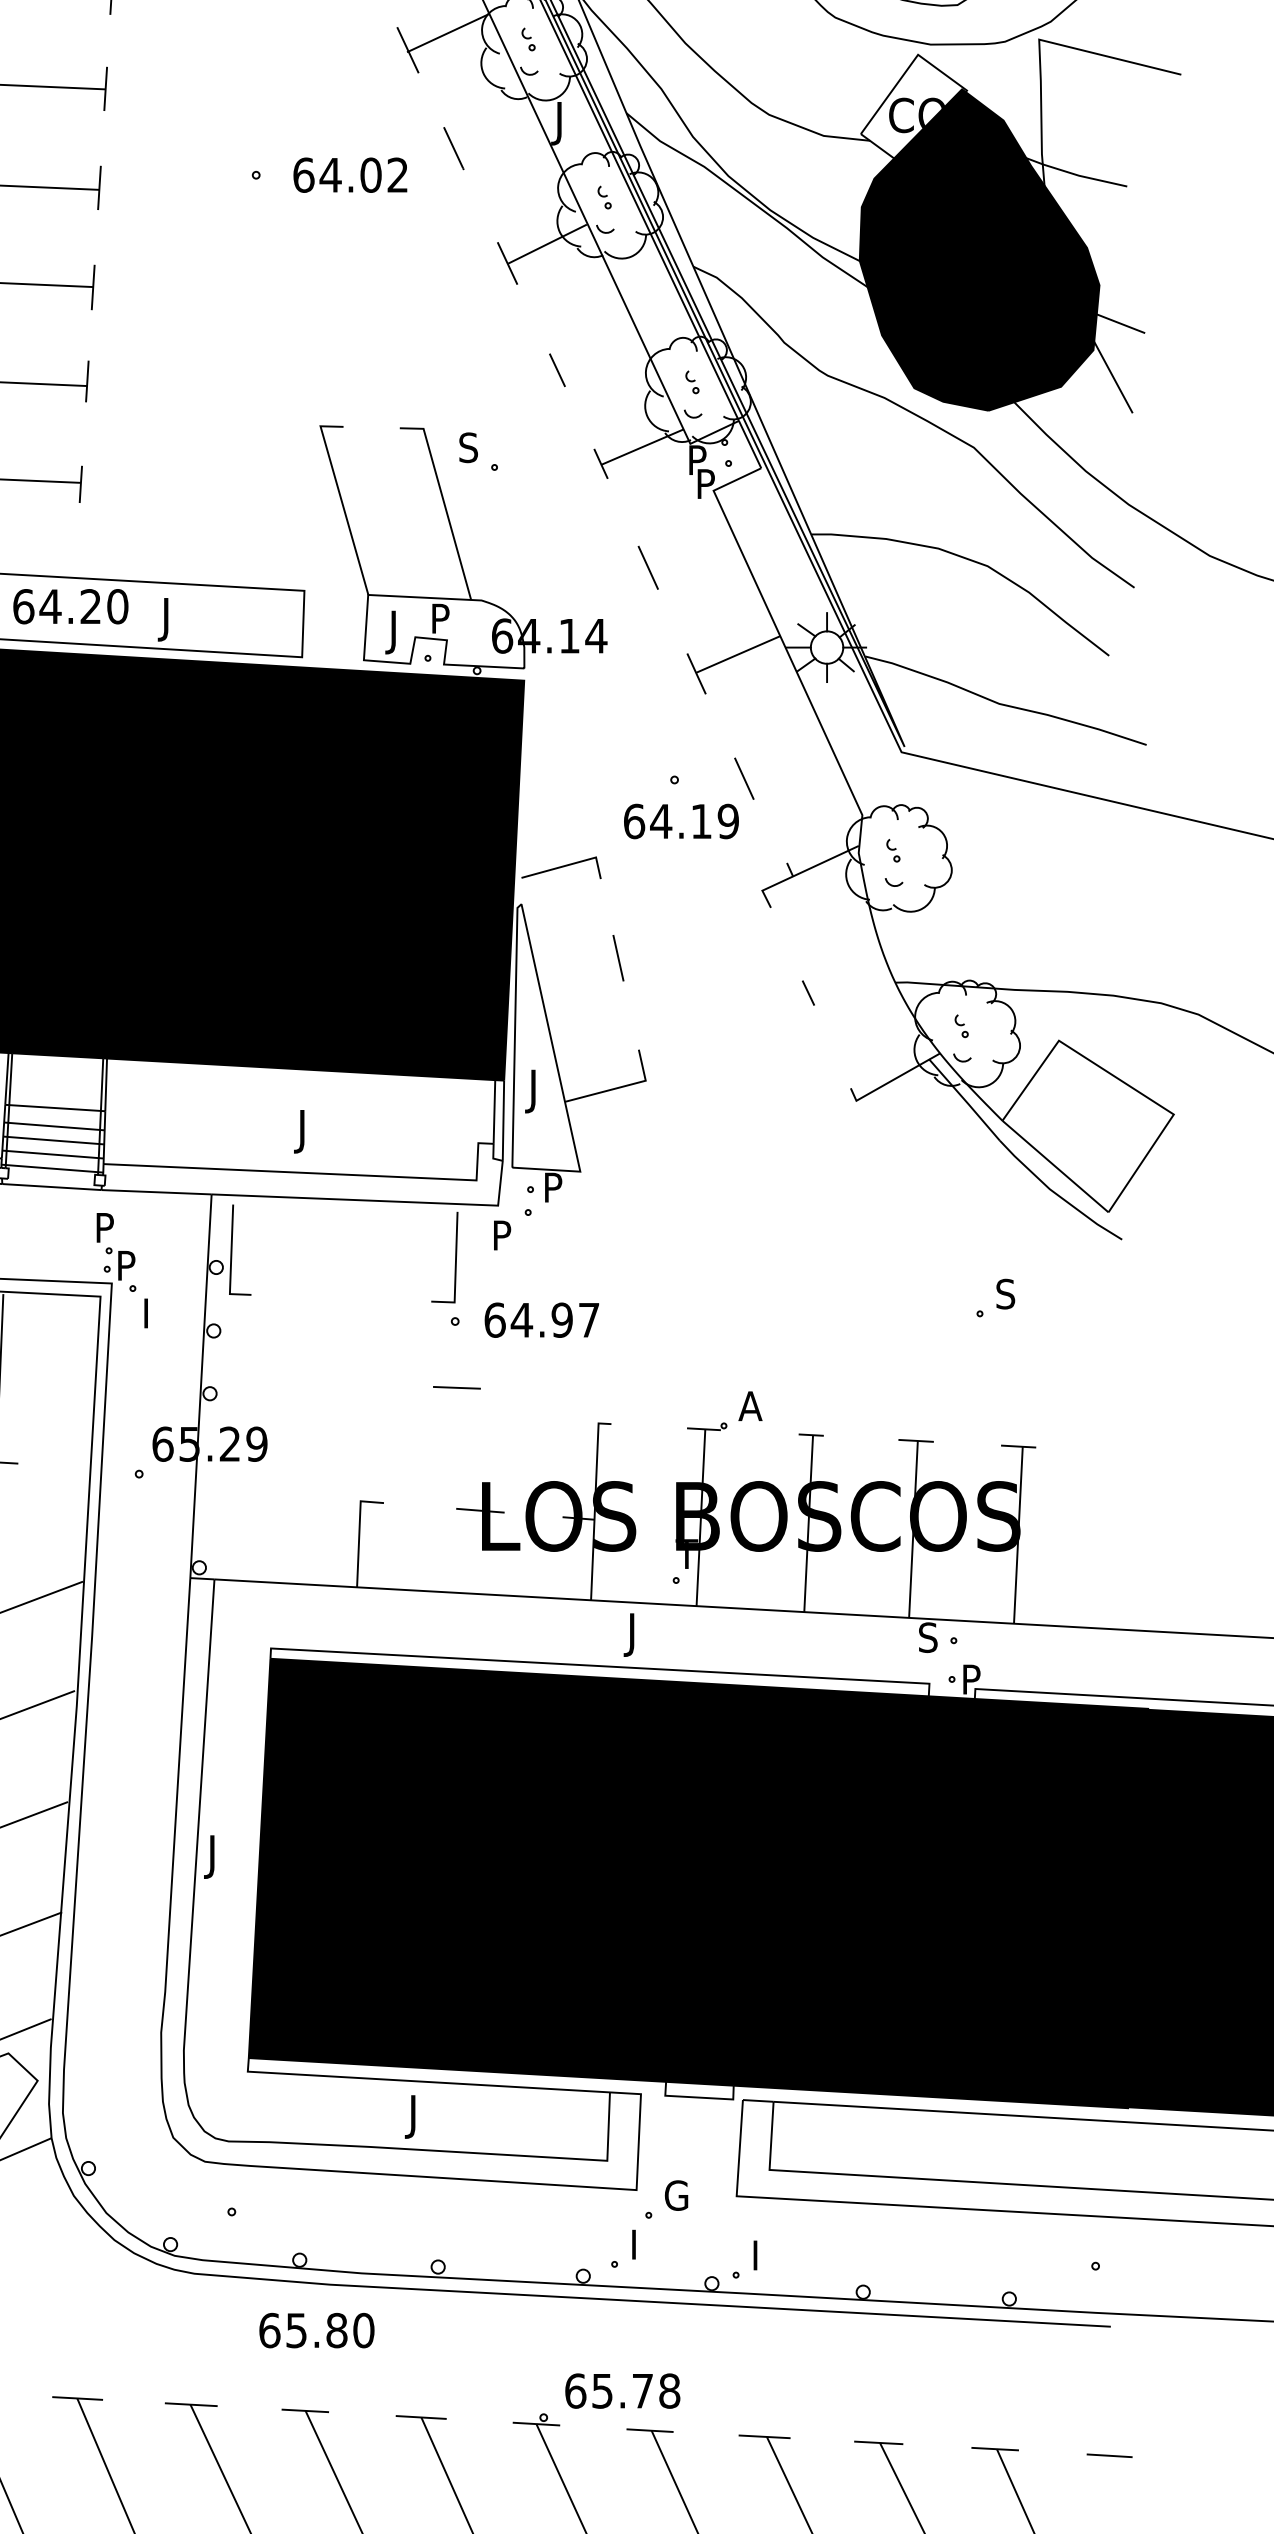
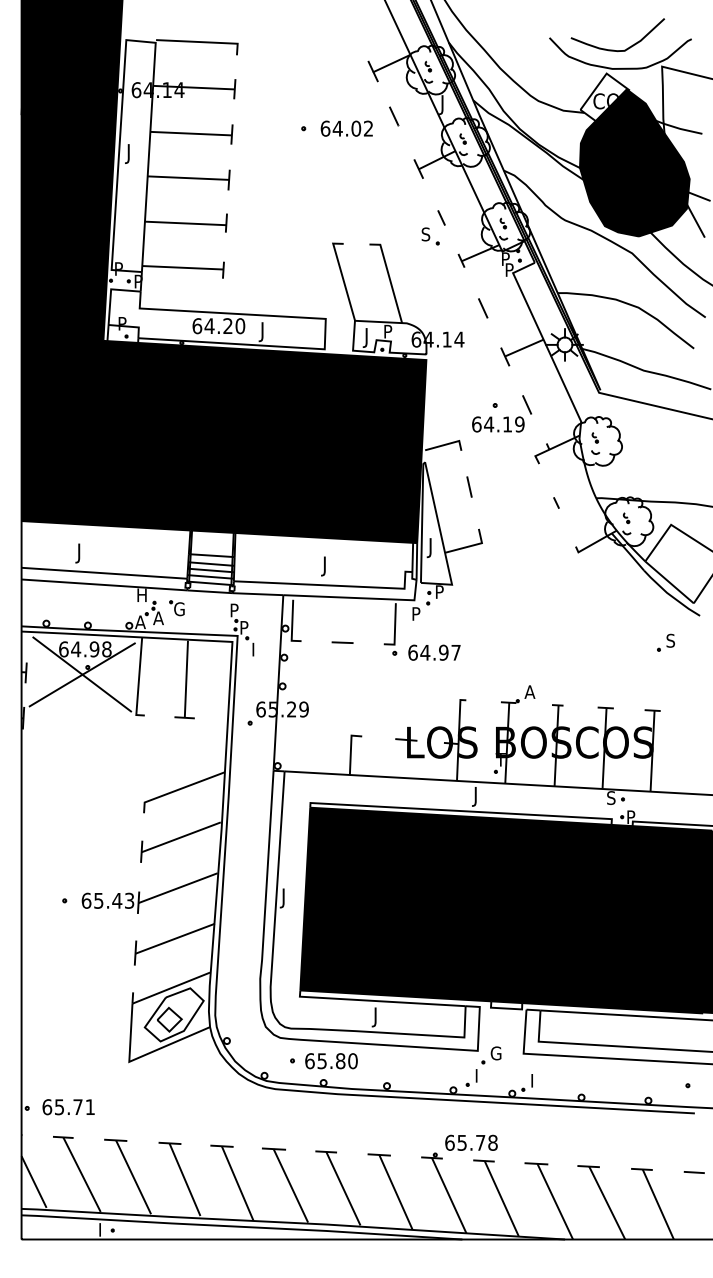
part: (478, 452) -> (430, 236), moved
part: (994, 1297) -> (665, 642), moved
line: (456, 1387) -> (342, 642), moved
text: (316, 2331) -> (331, 1061), moved

